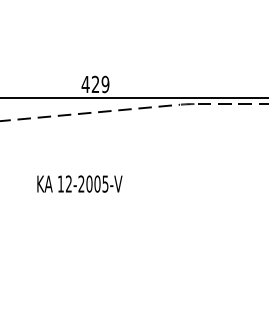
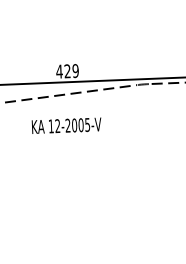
text: (79, 183) -> (66, 125), moved

